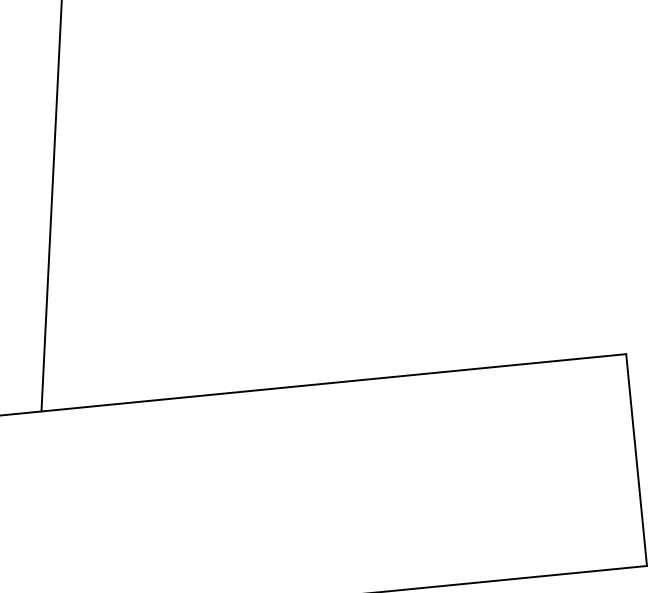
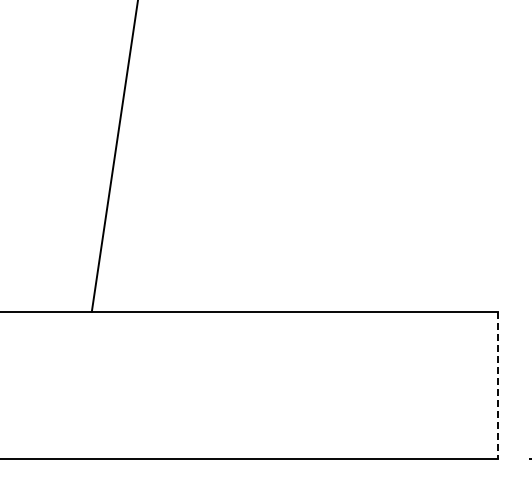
line: (637, 460) -> (498, 385), solid -> dashed

